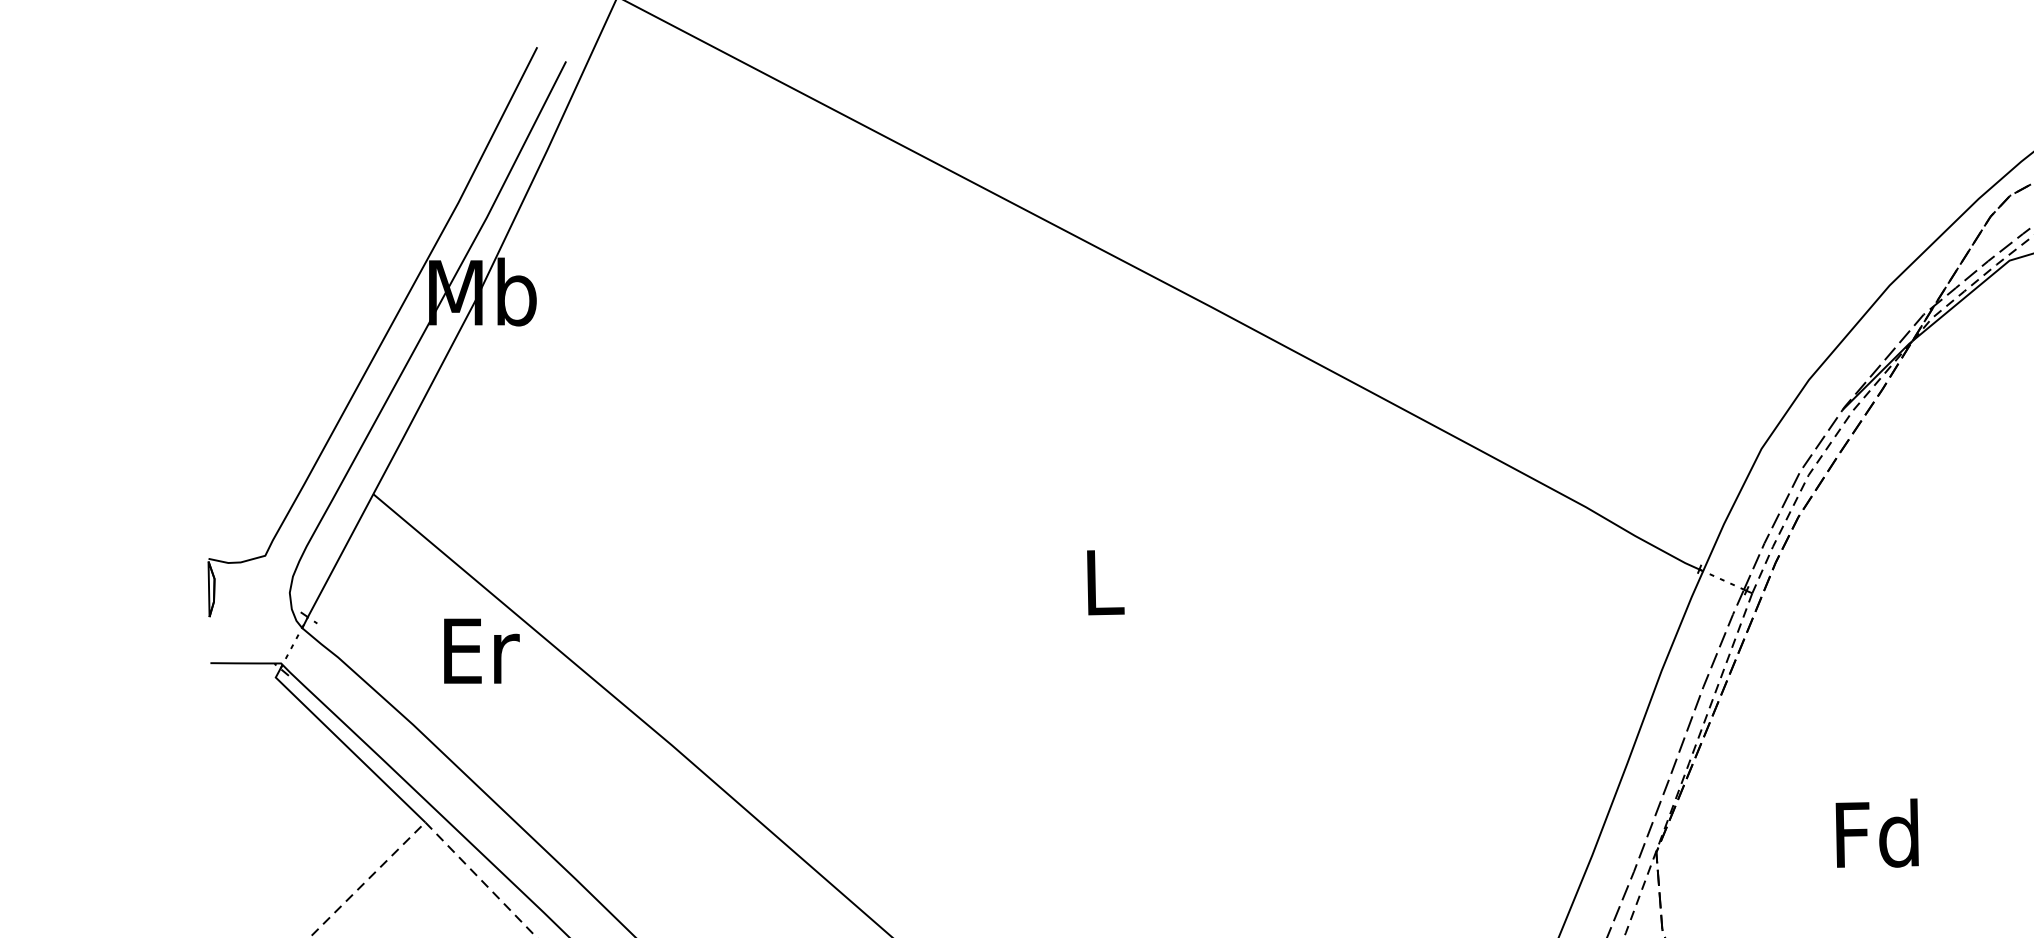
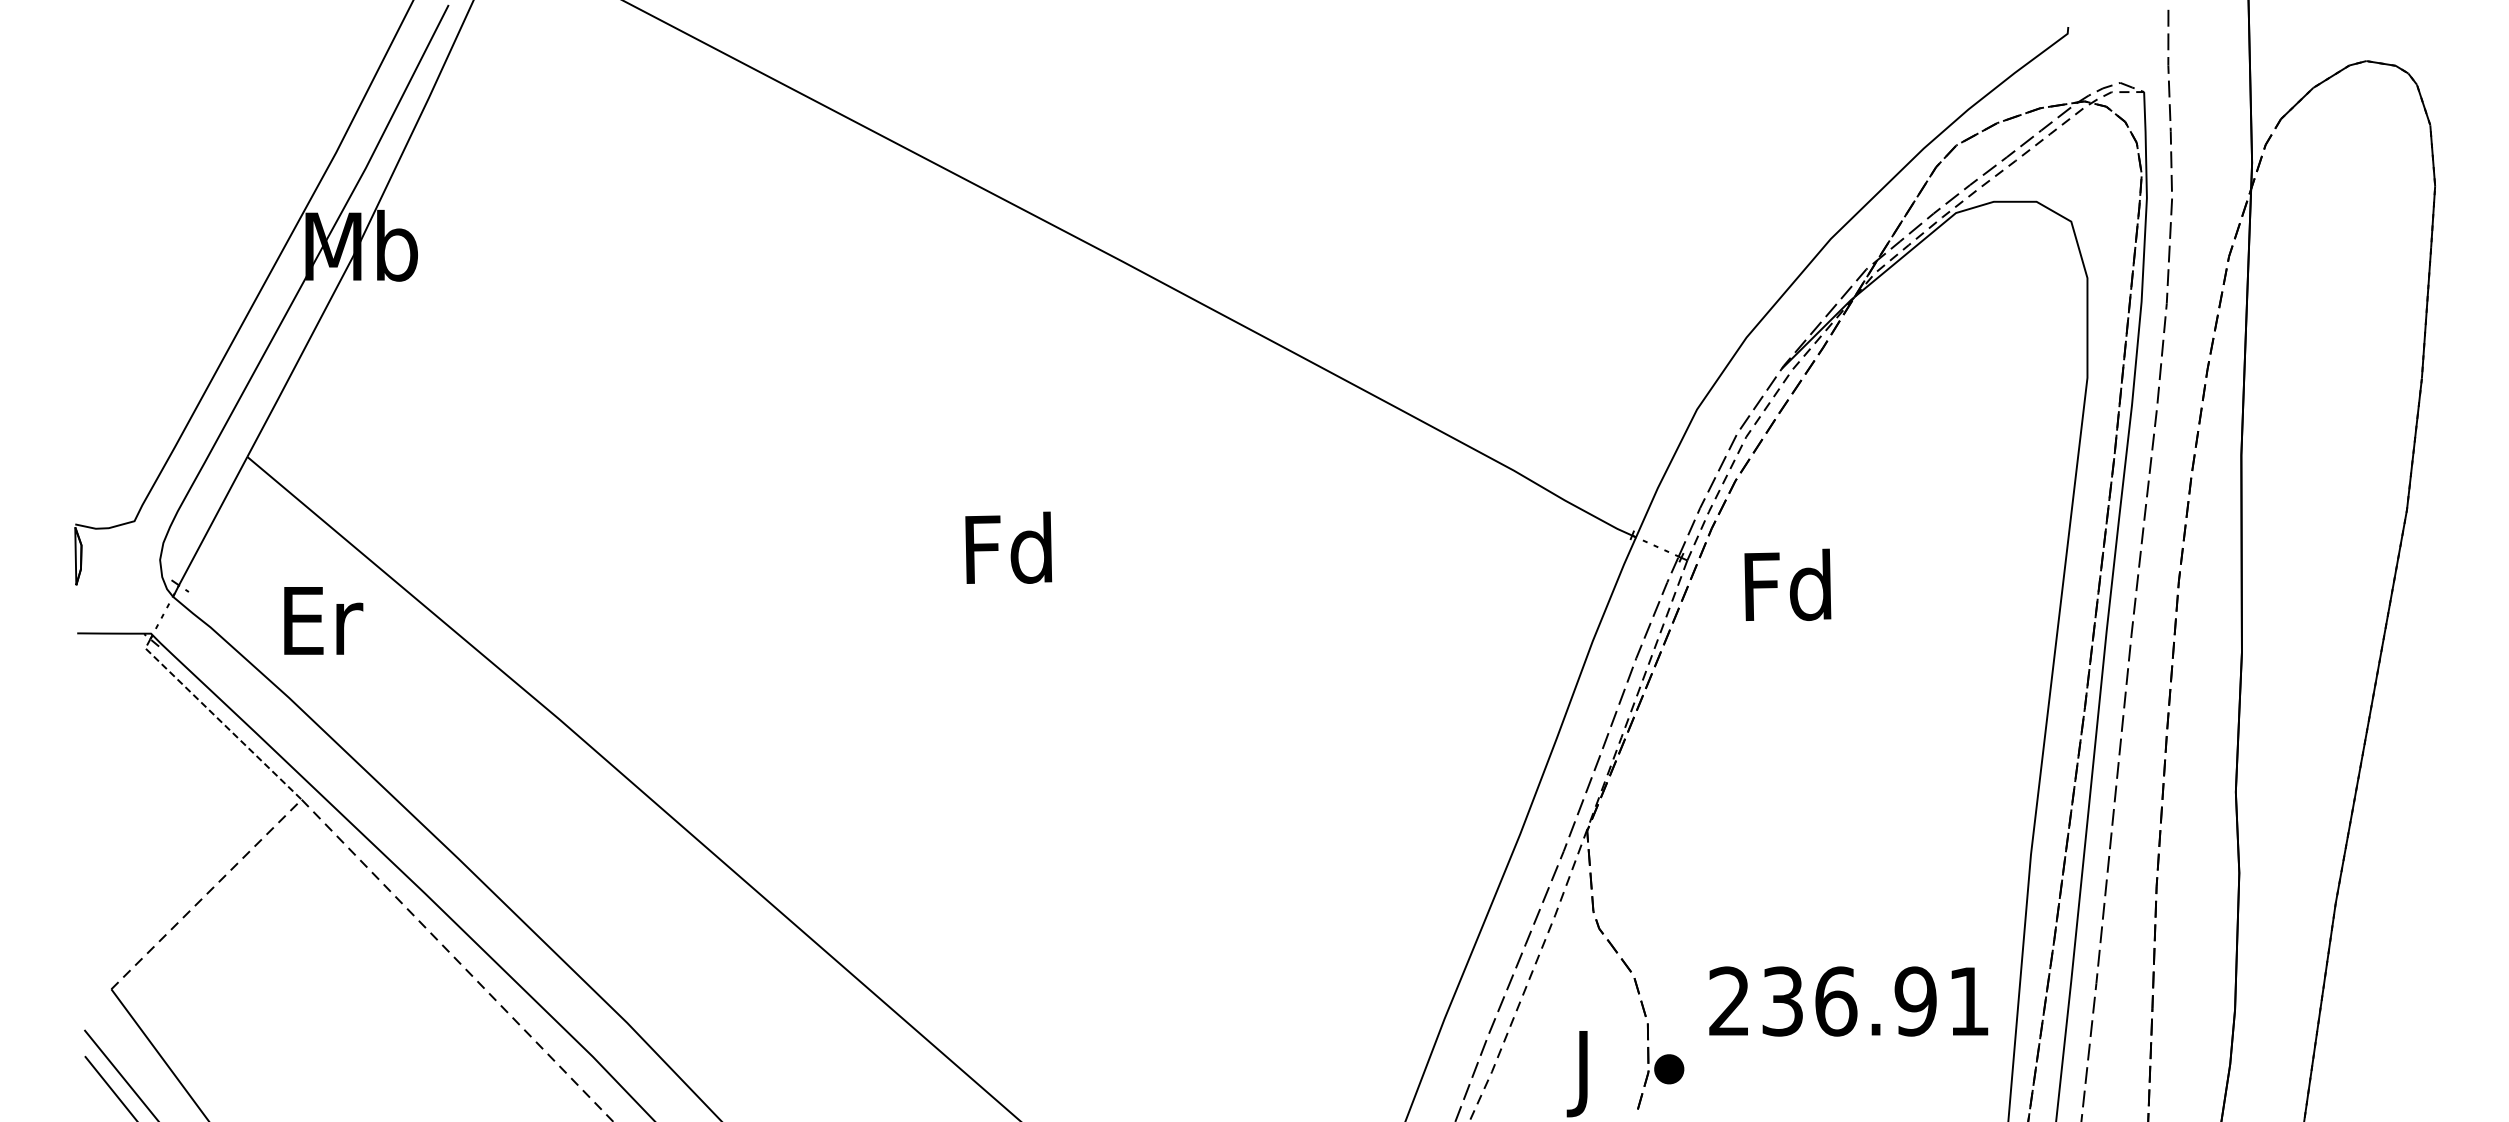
text: (1102, 580) -> (1008, 547), L -> Fd
text: (481, 650) -> (323, 620), moved
line: (346, 746) -> (219, 720), solid -> dashed
text: (1876, 832) -> (1787, 584), moved

